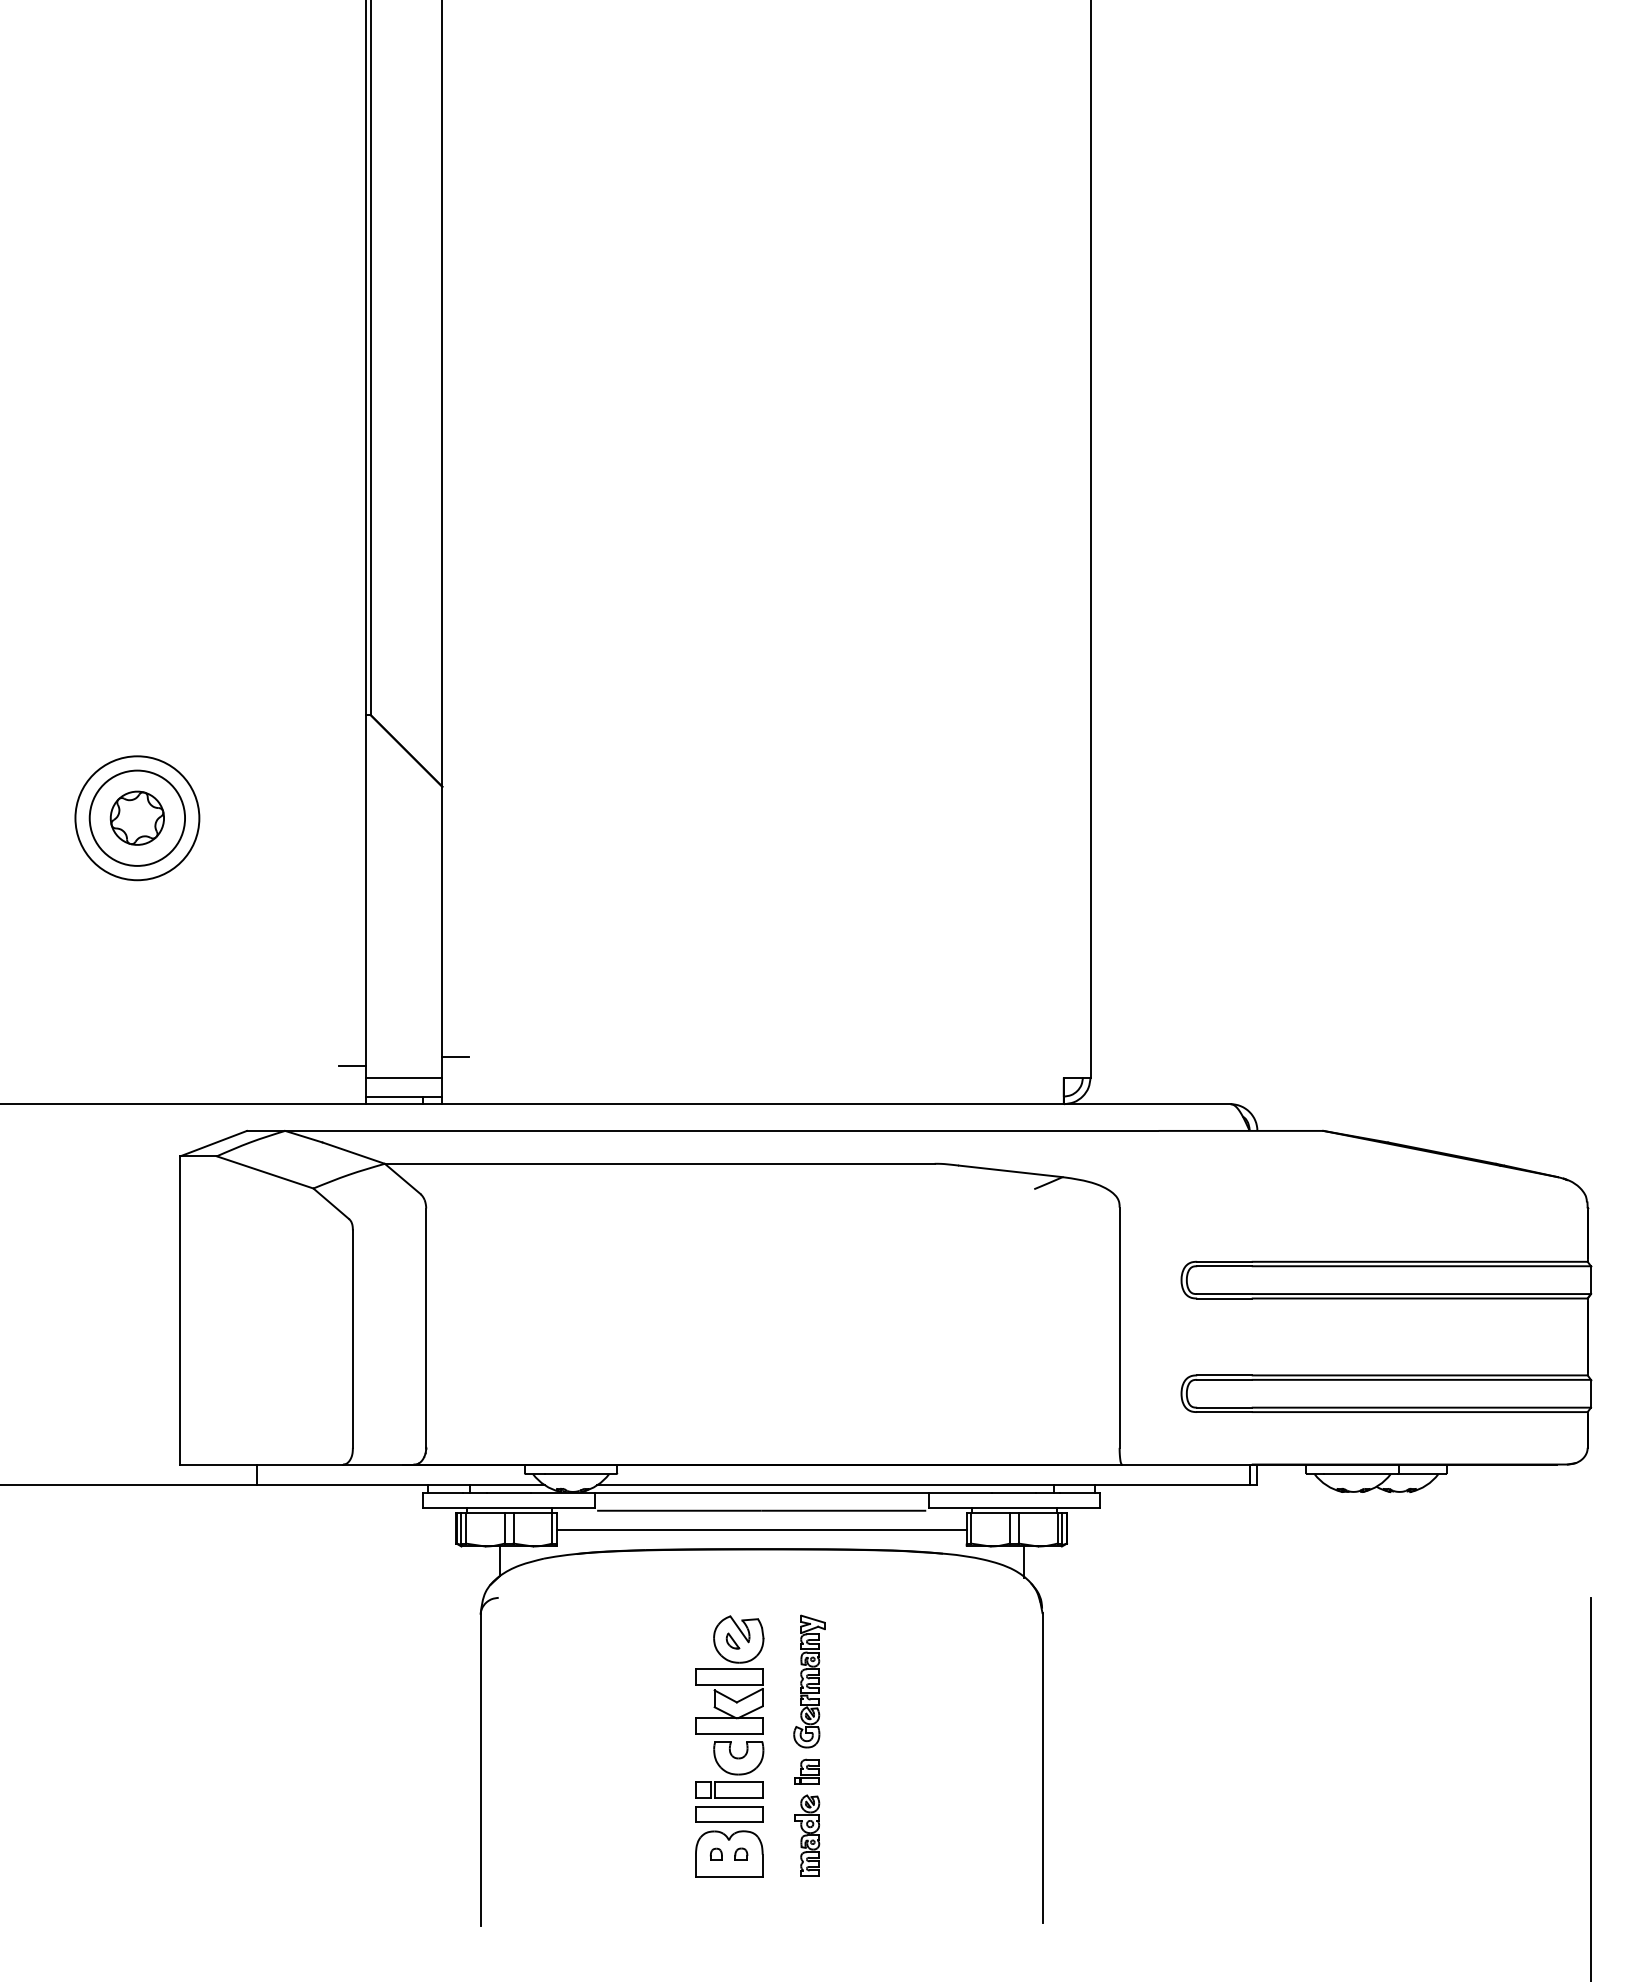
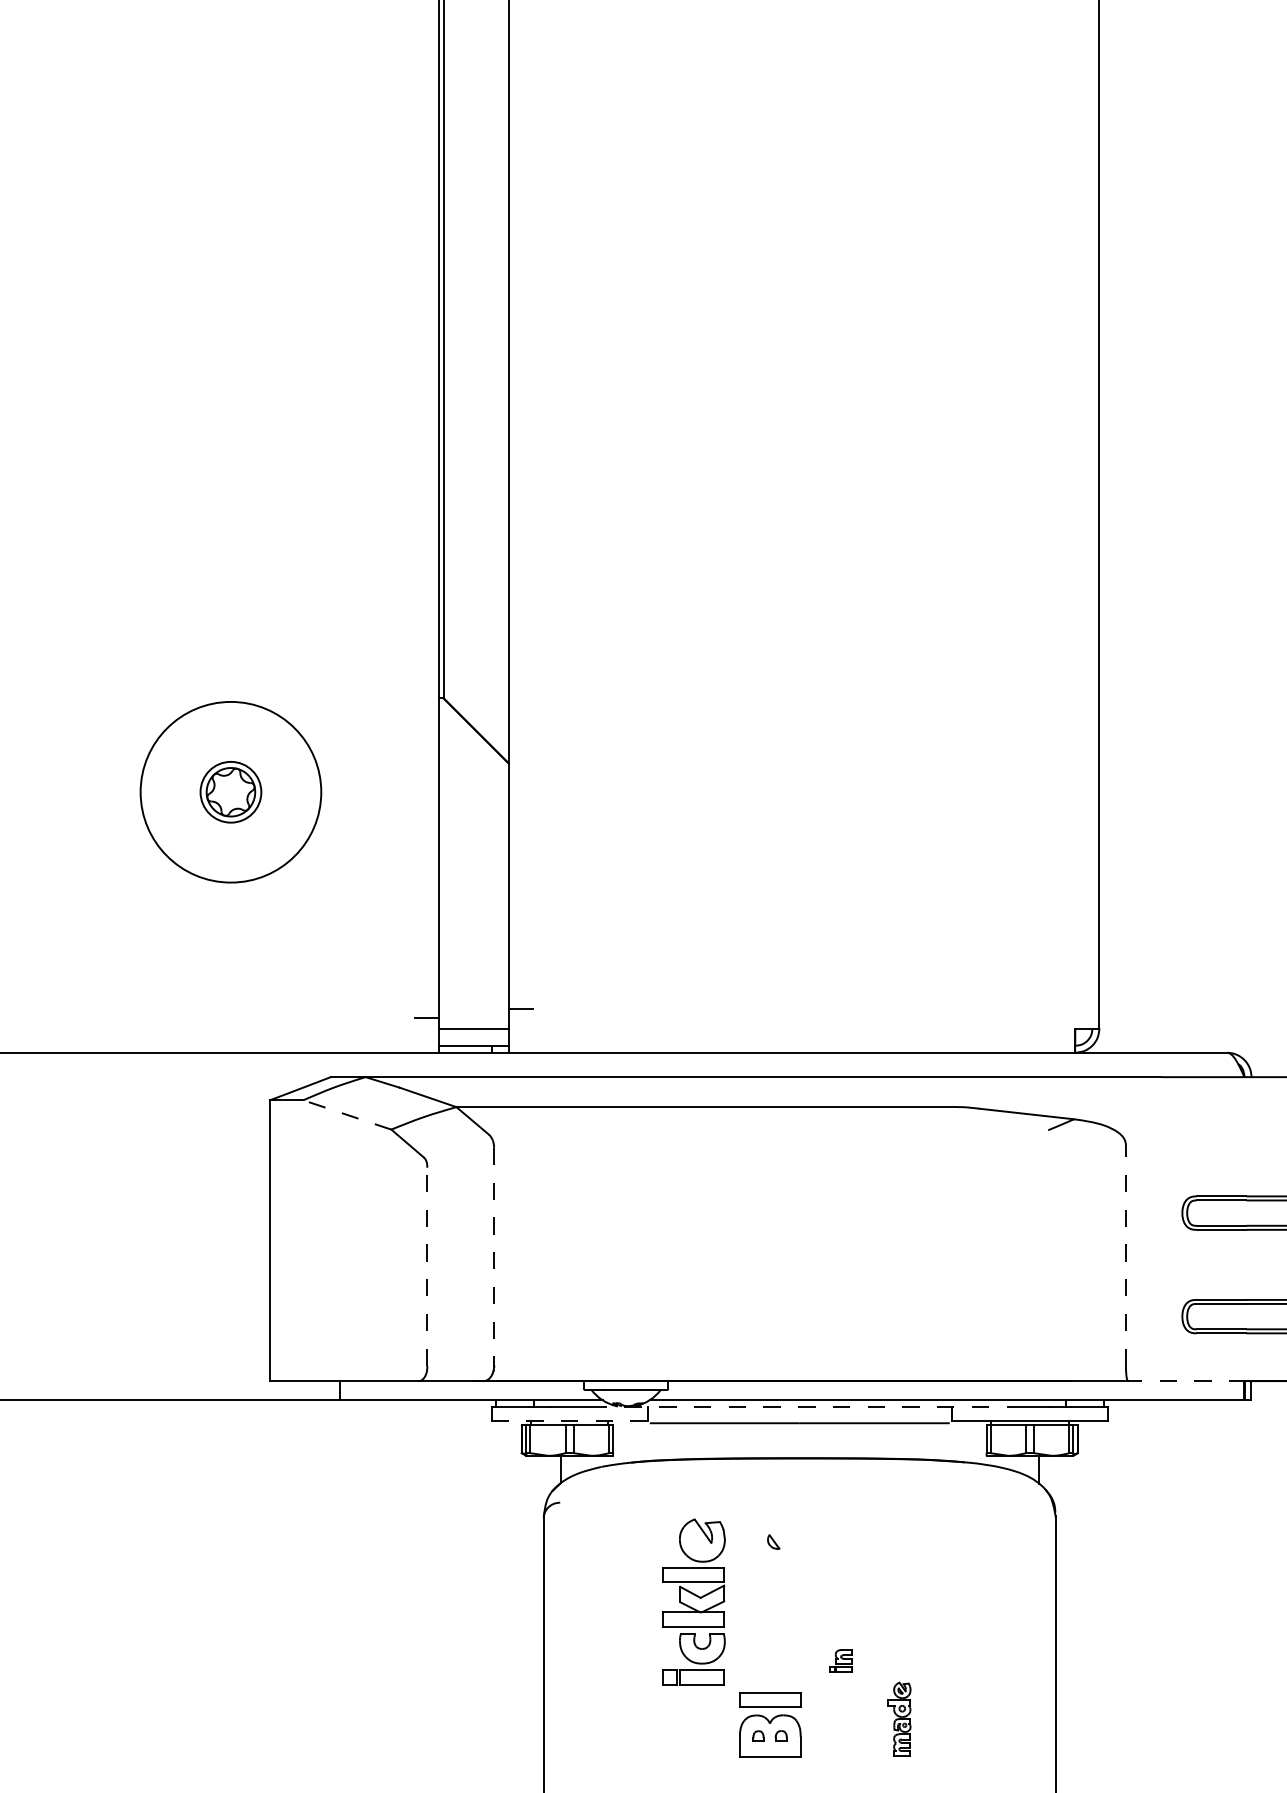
circle: (137, 817) -> (231, 791), size x0.7
circle: (137, 818) -> (231, 792), size x1.6
line: (265, 1172) -> (347, 1115), solid -> dashed
line: (1119, 1327) -> (1125, 1256), solid -> dashed
line: (426, 1328) -> (494, 1257), solid -> dashed
line: (352, 1339) -> (426, 1267), solid -> dashed
line: (1186, 1464) -> (1186, 1381), solid -> dashed
line: (761, 1493) -> (799, 1407), solid -> dashed
line: (509, 1508) -> (570, 1421), solid -> dashed
line: (761, 1529) -> (799, 1440), removed
part: (809, 1681) -> (843, 1578), removed
part: (729, 1706) -> (693, 1601), moved
part: (807, 1835) -> (899, 1719), moved

